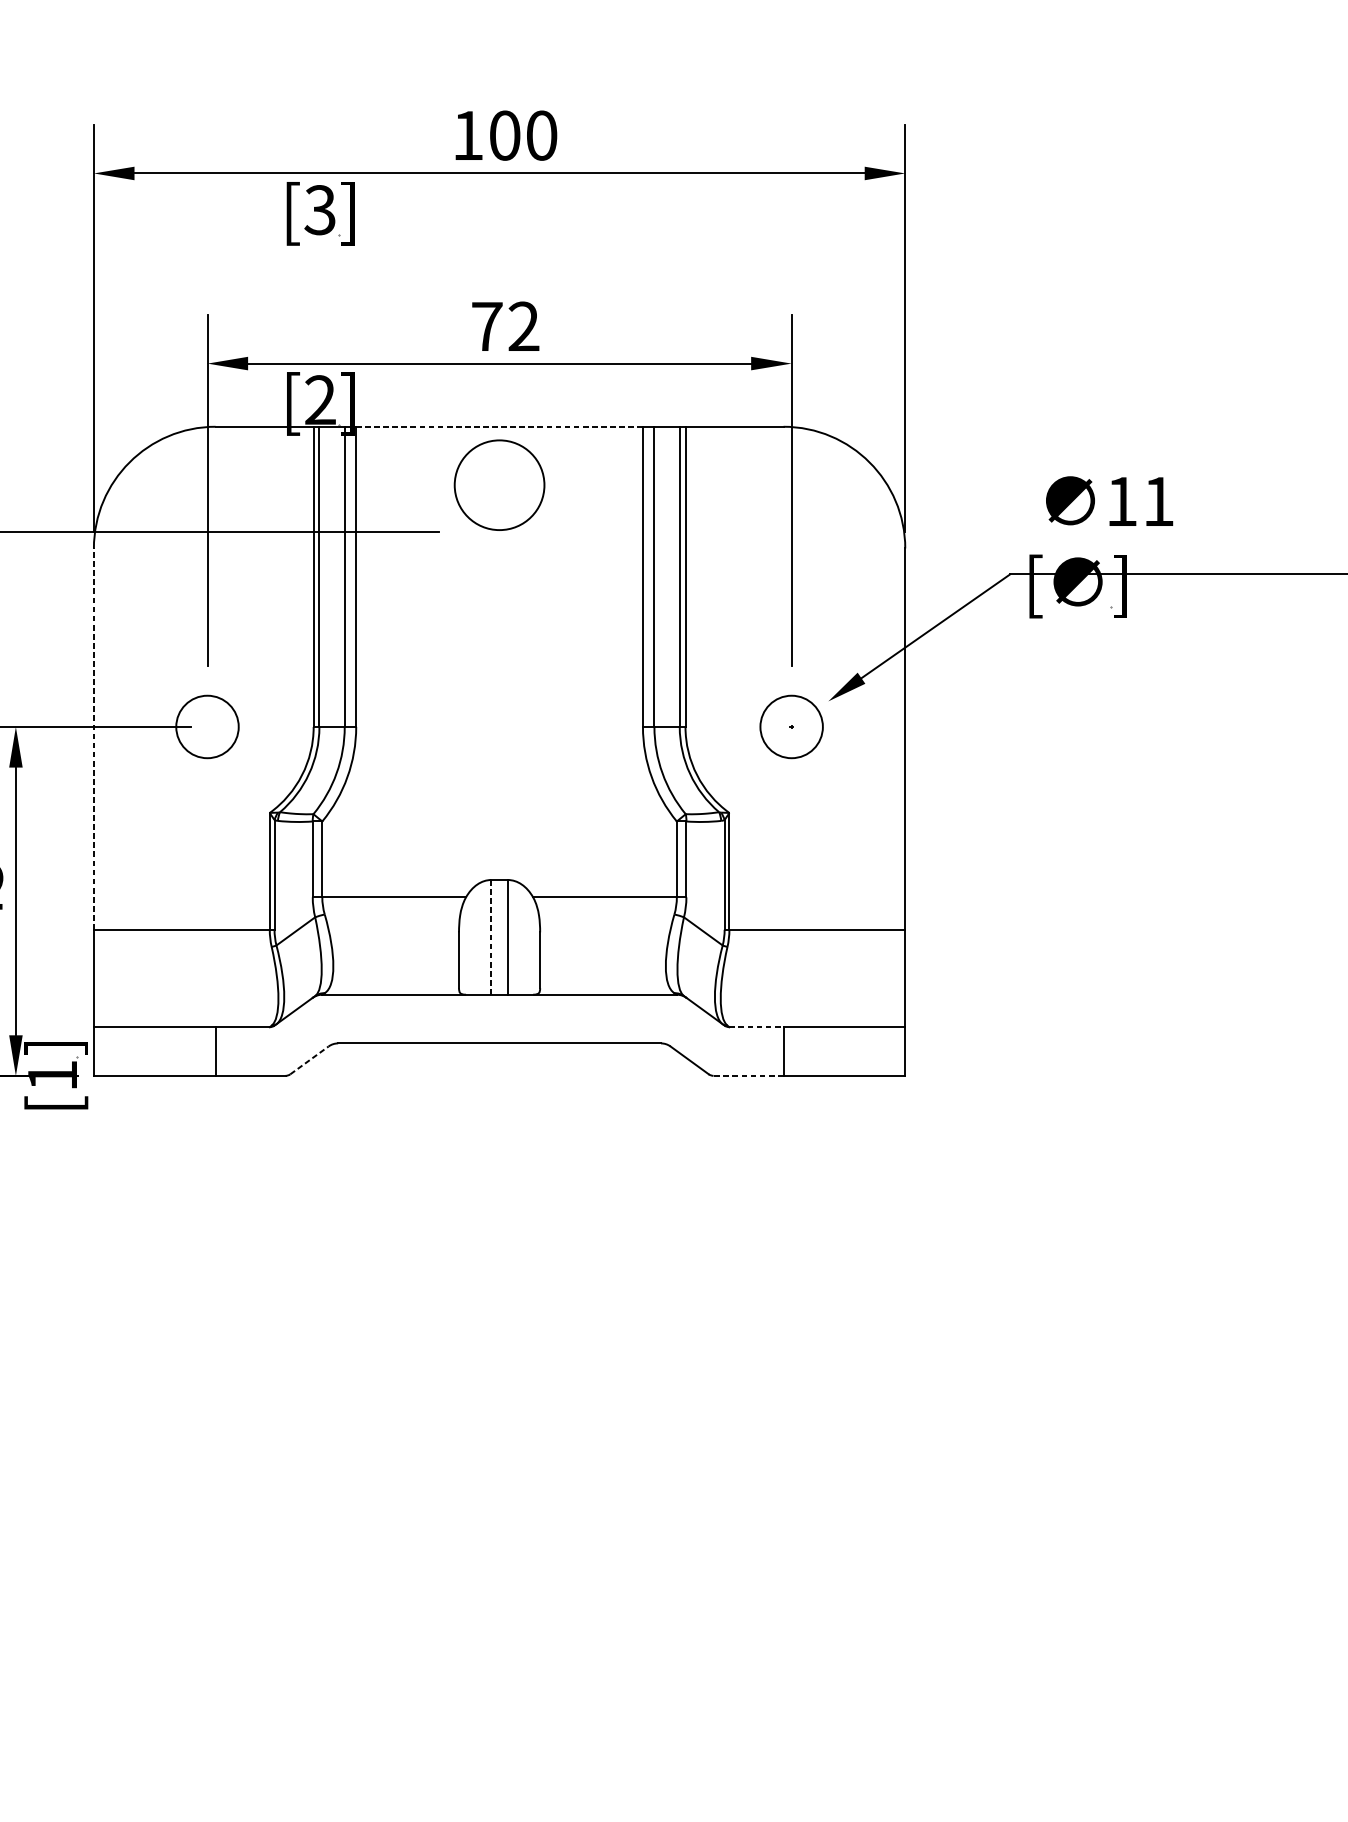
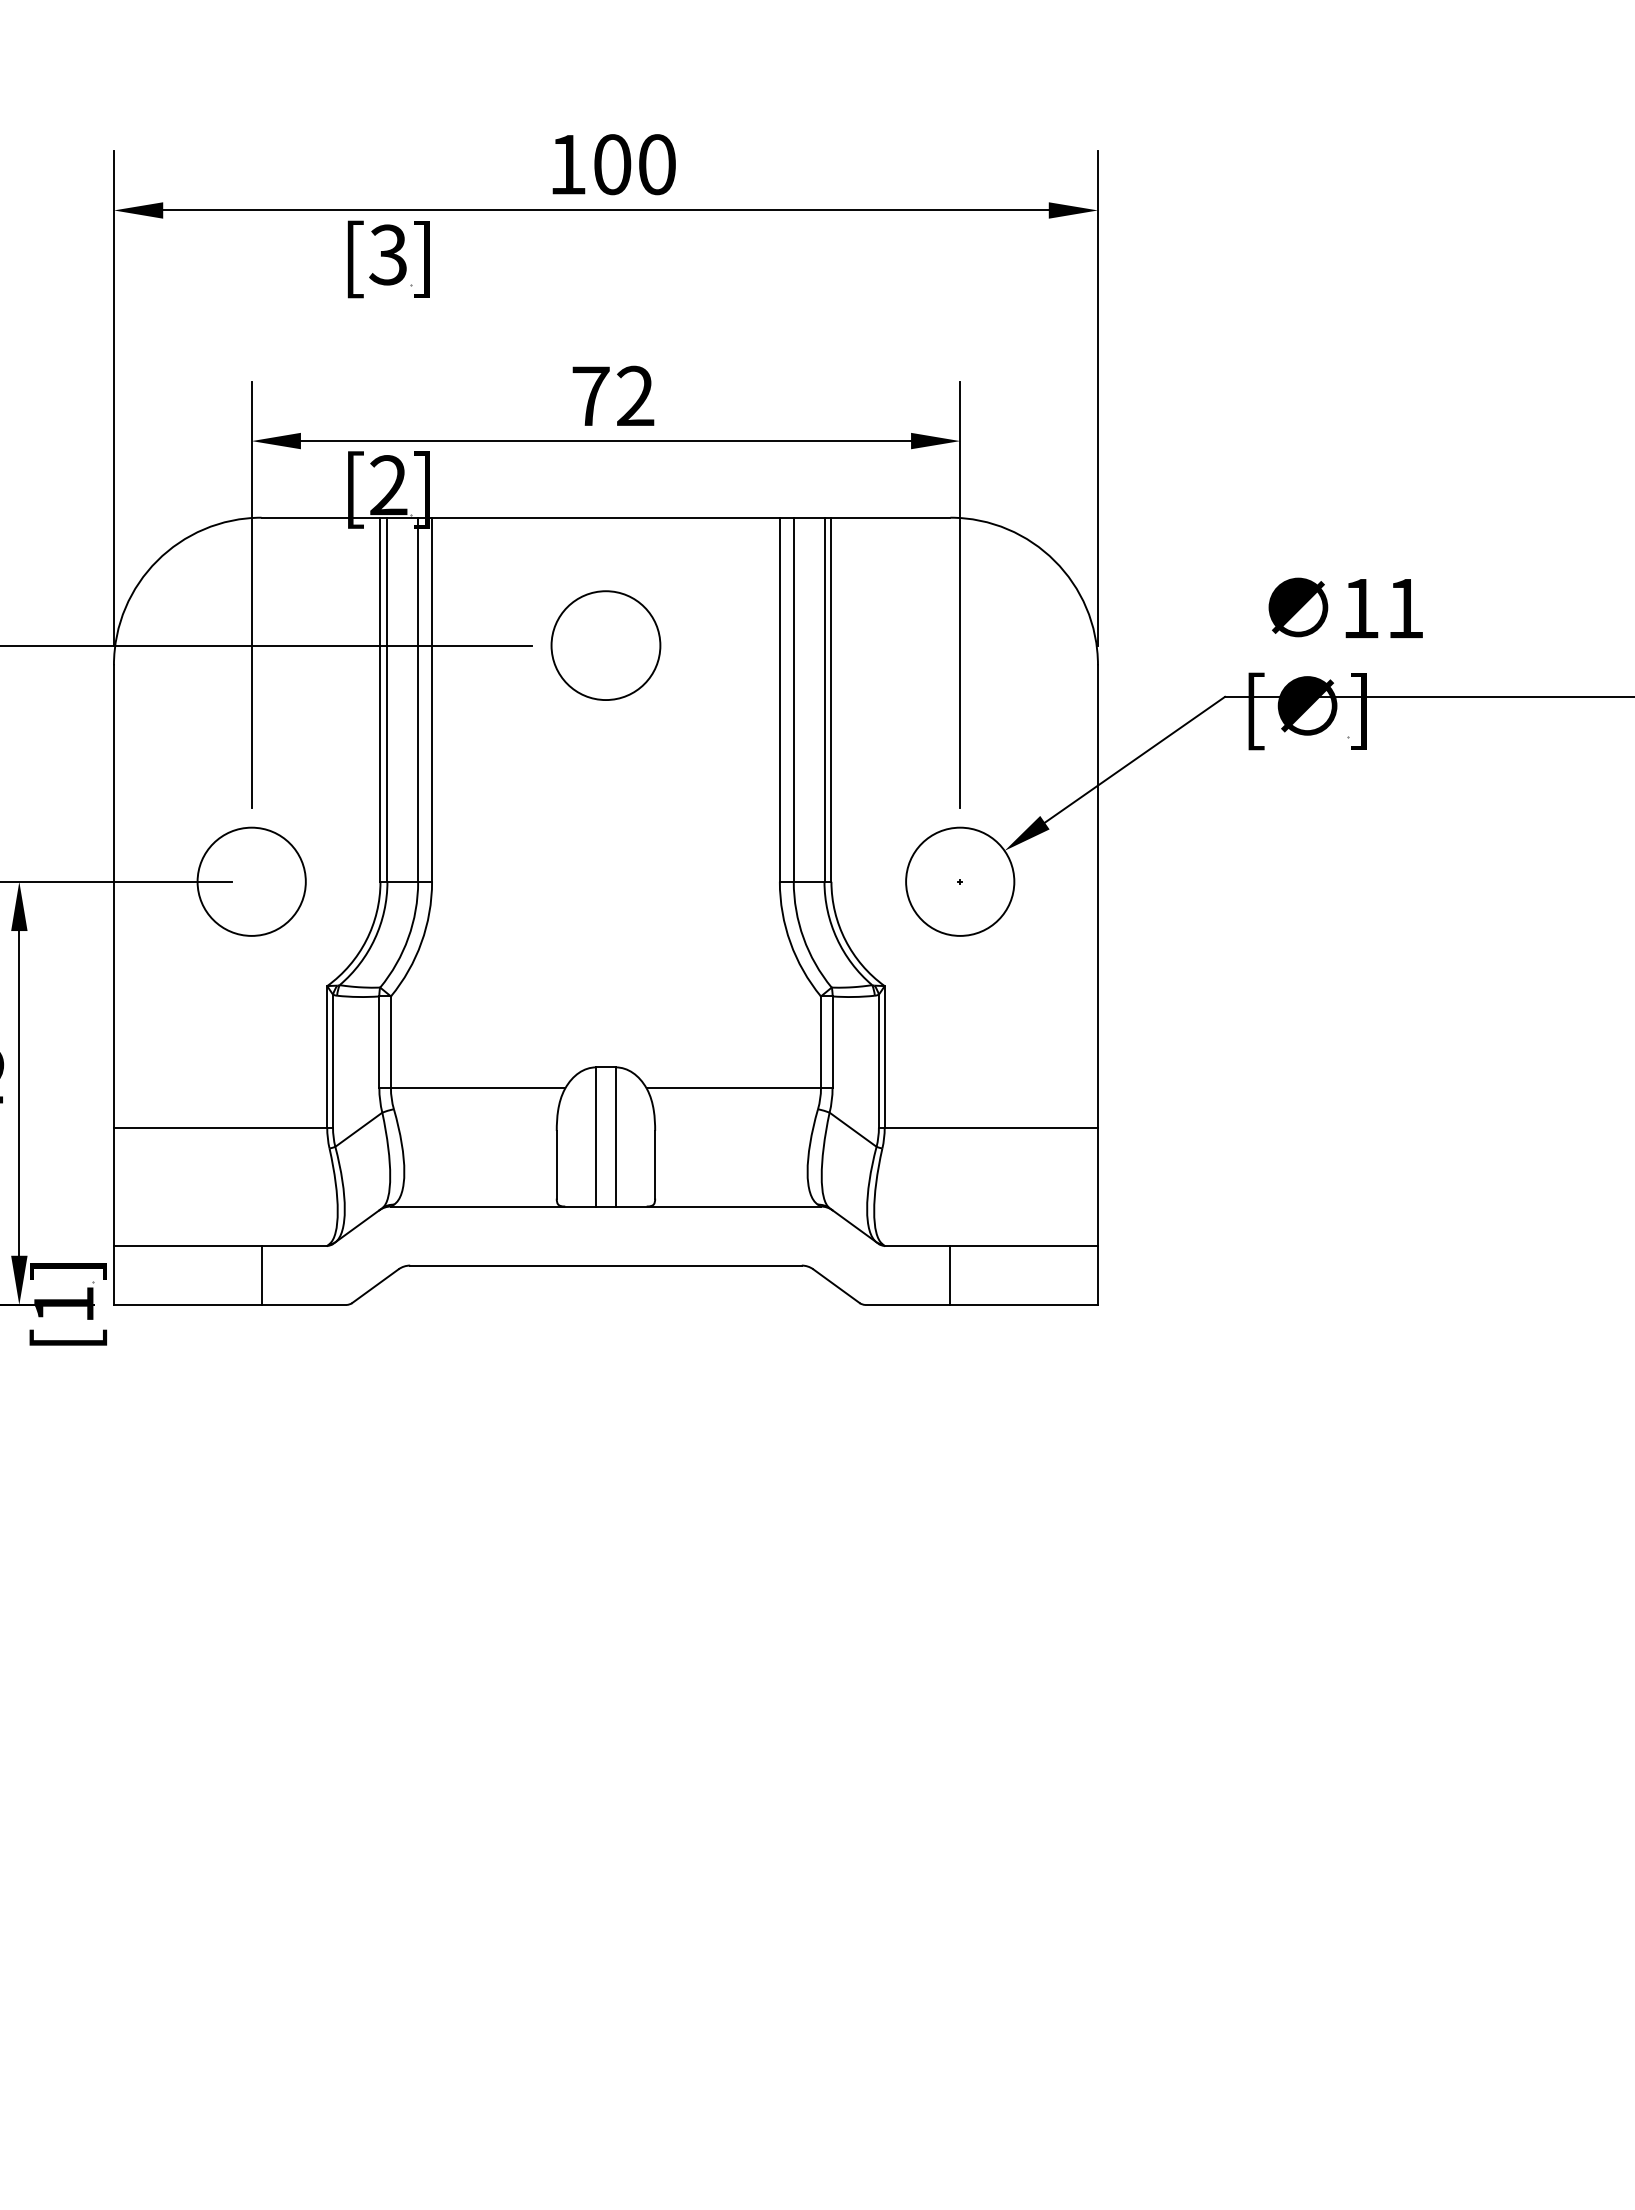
line: (499, 426) -> (605, 517), dashed -> solid
circle: (499, 485) -> (605, 645), moved
circle: (207, 726) -> (251, 881), size x1.43
circle: (791, 726) -> (960, 881), size x1.43
line: (93, 739) -> (113, 896), dashed -> solid
line: (491, 936) -> (596, 1136), dashed -> solid
line: (756, 1026) -> (917, 1245), dashed -> solid
line: (309, 1060) -> (375, 1286), dashed -> solid
line: (748, 1075) -> (907, 1304), dashed -> solid

